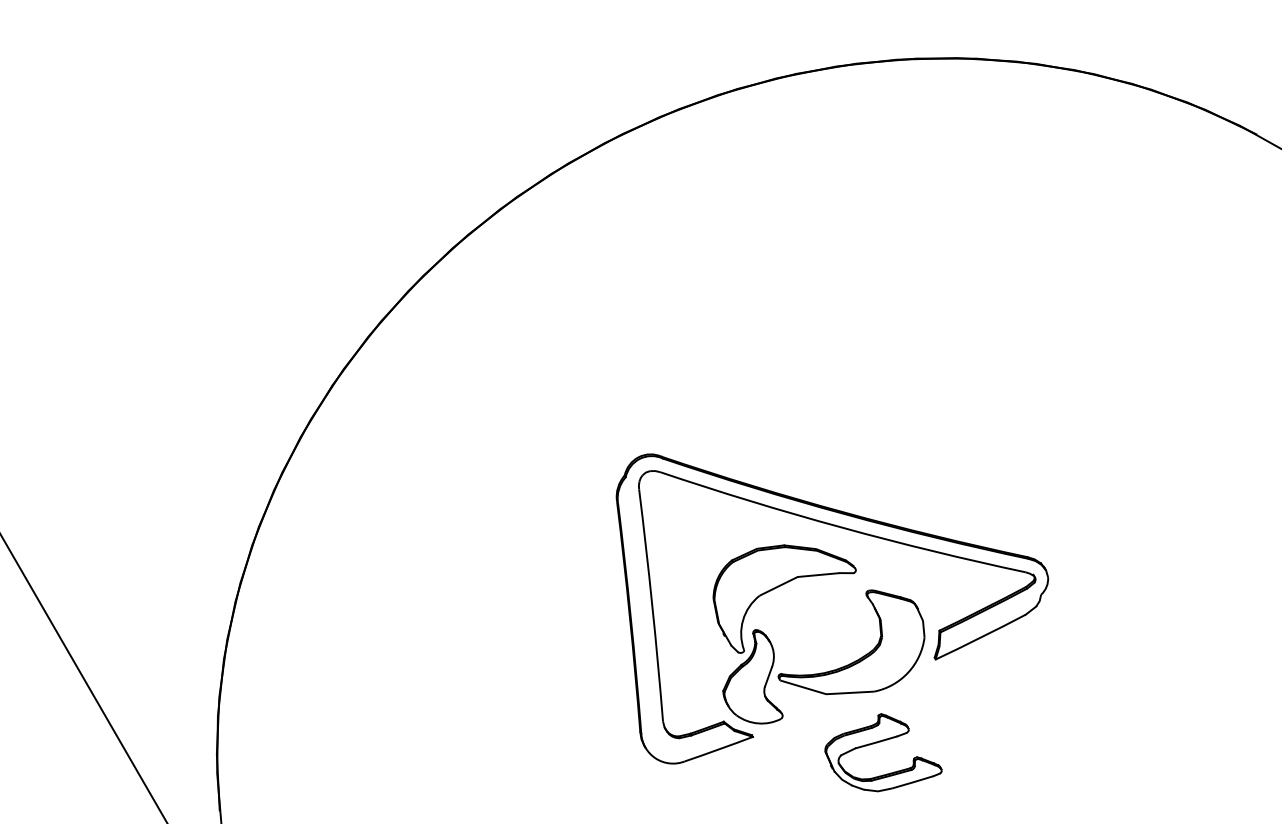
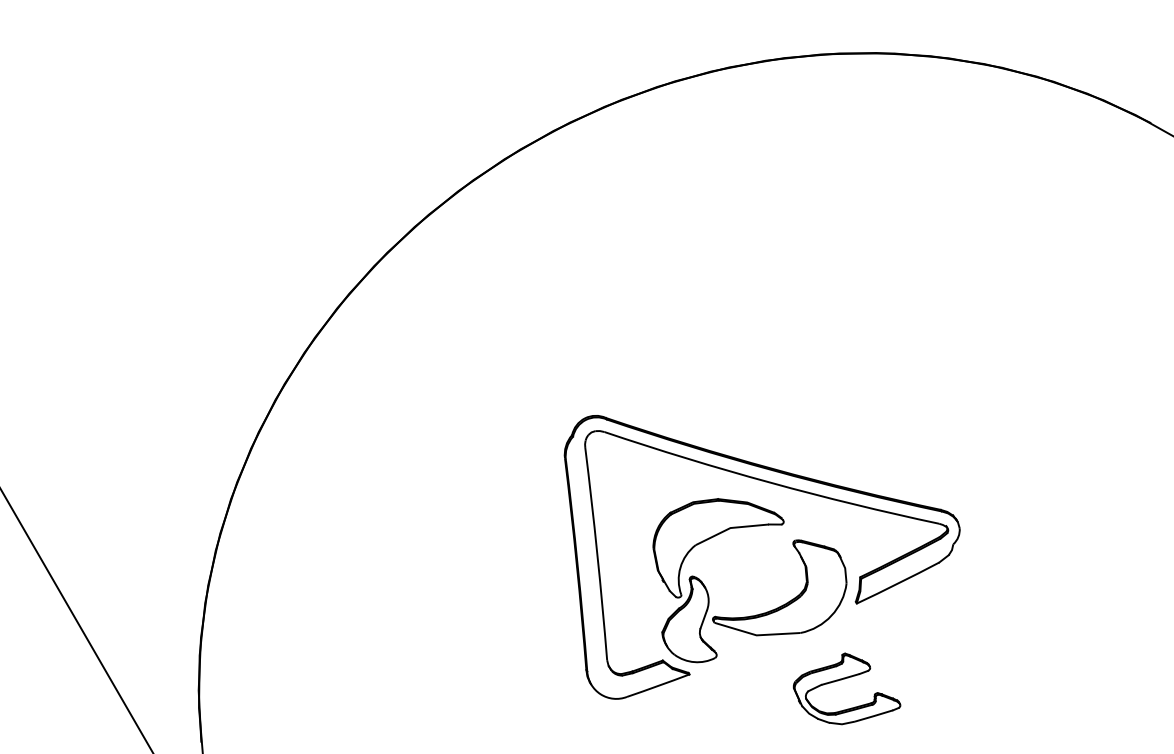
part: (881, 742) -> (845, 679), moved

